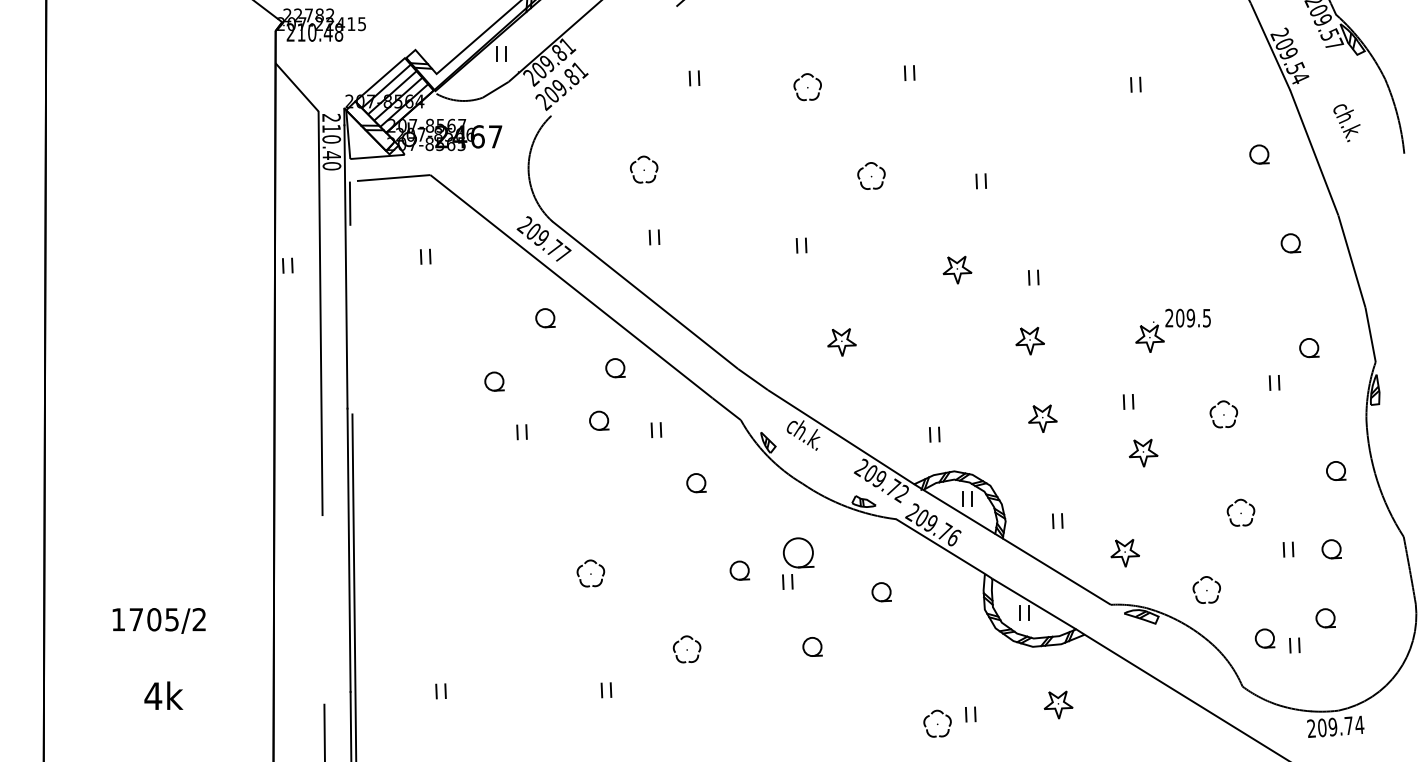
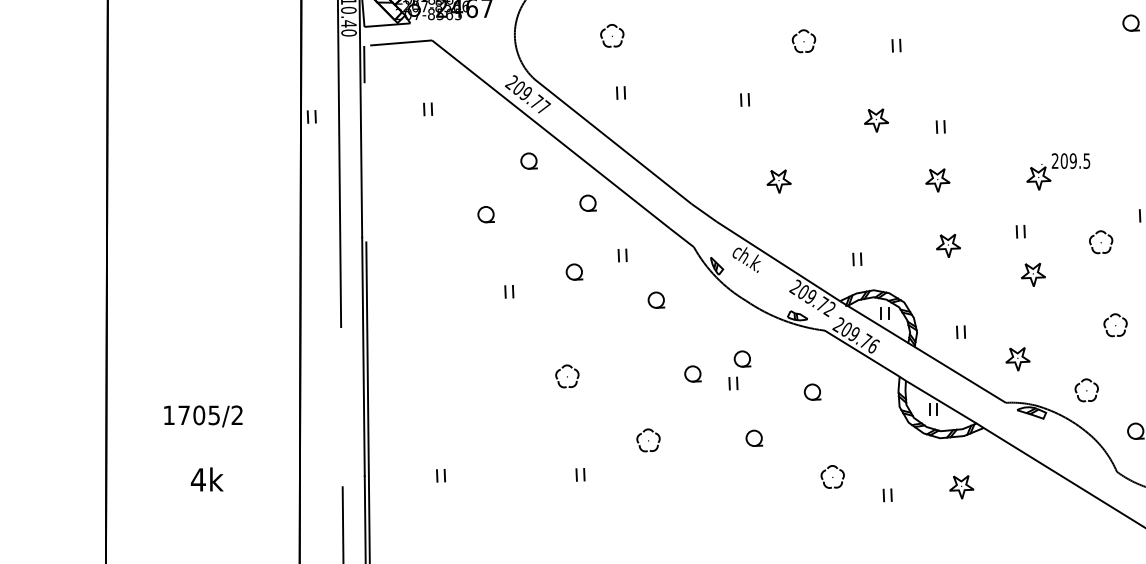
part: (599, 420) -> (574, 271), moved
part: (521, 432) -> (508, 292), moved
part: (798, 552) -> (742, 358), size x0.62
part: (937, 723) -> (832, 476), moved

